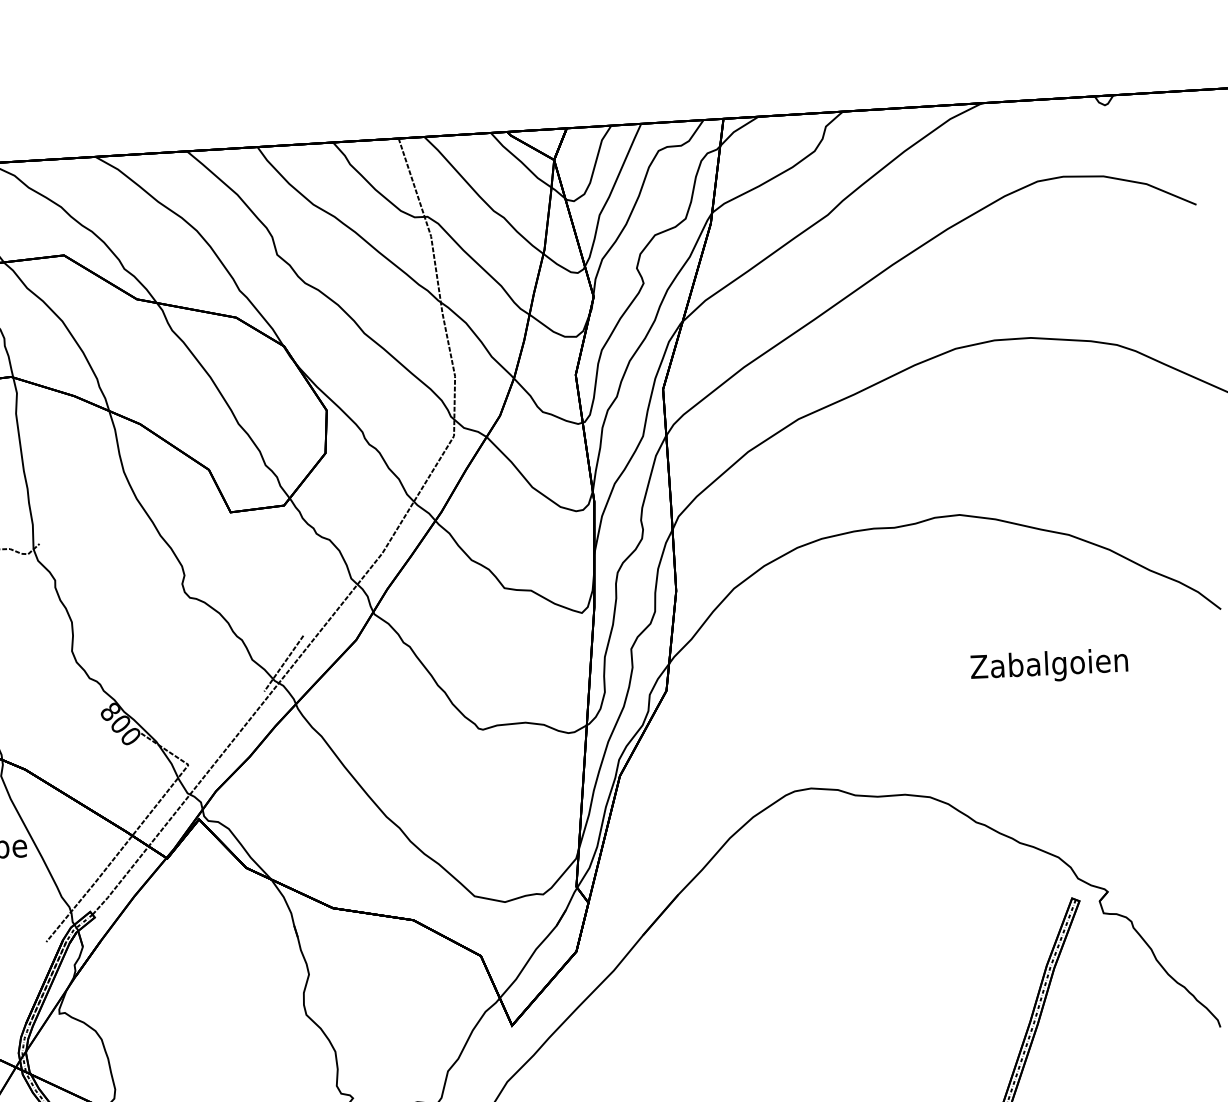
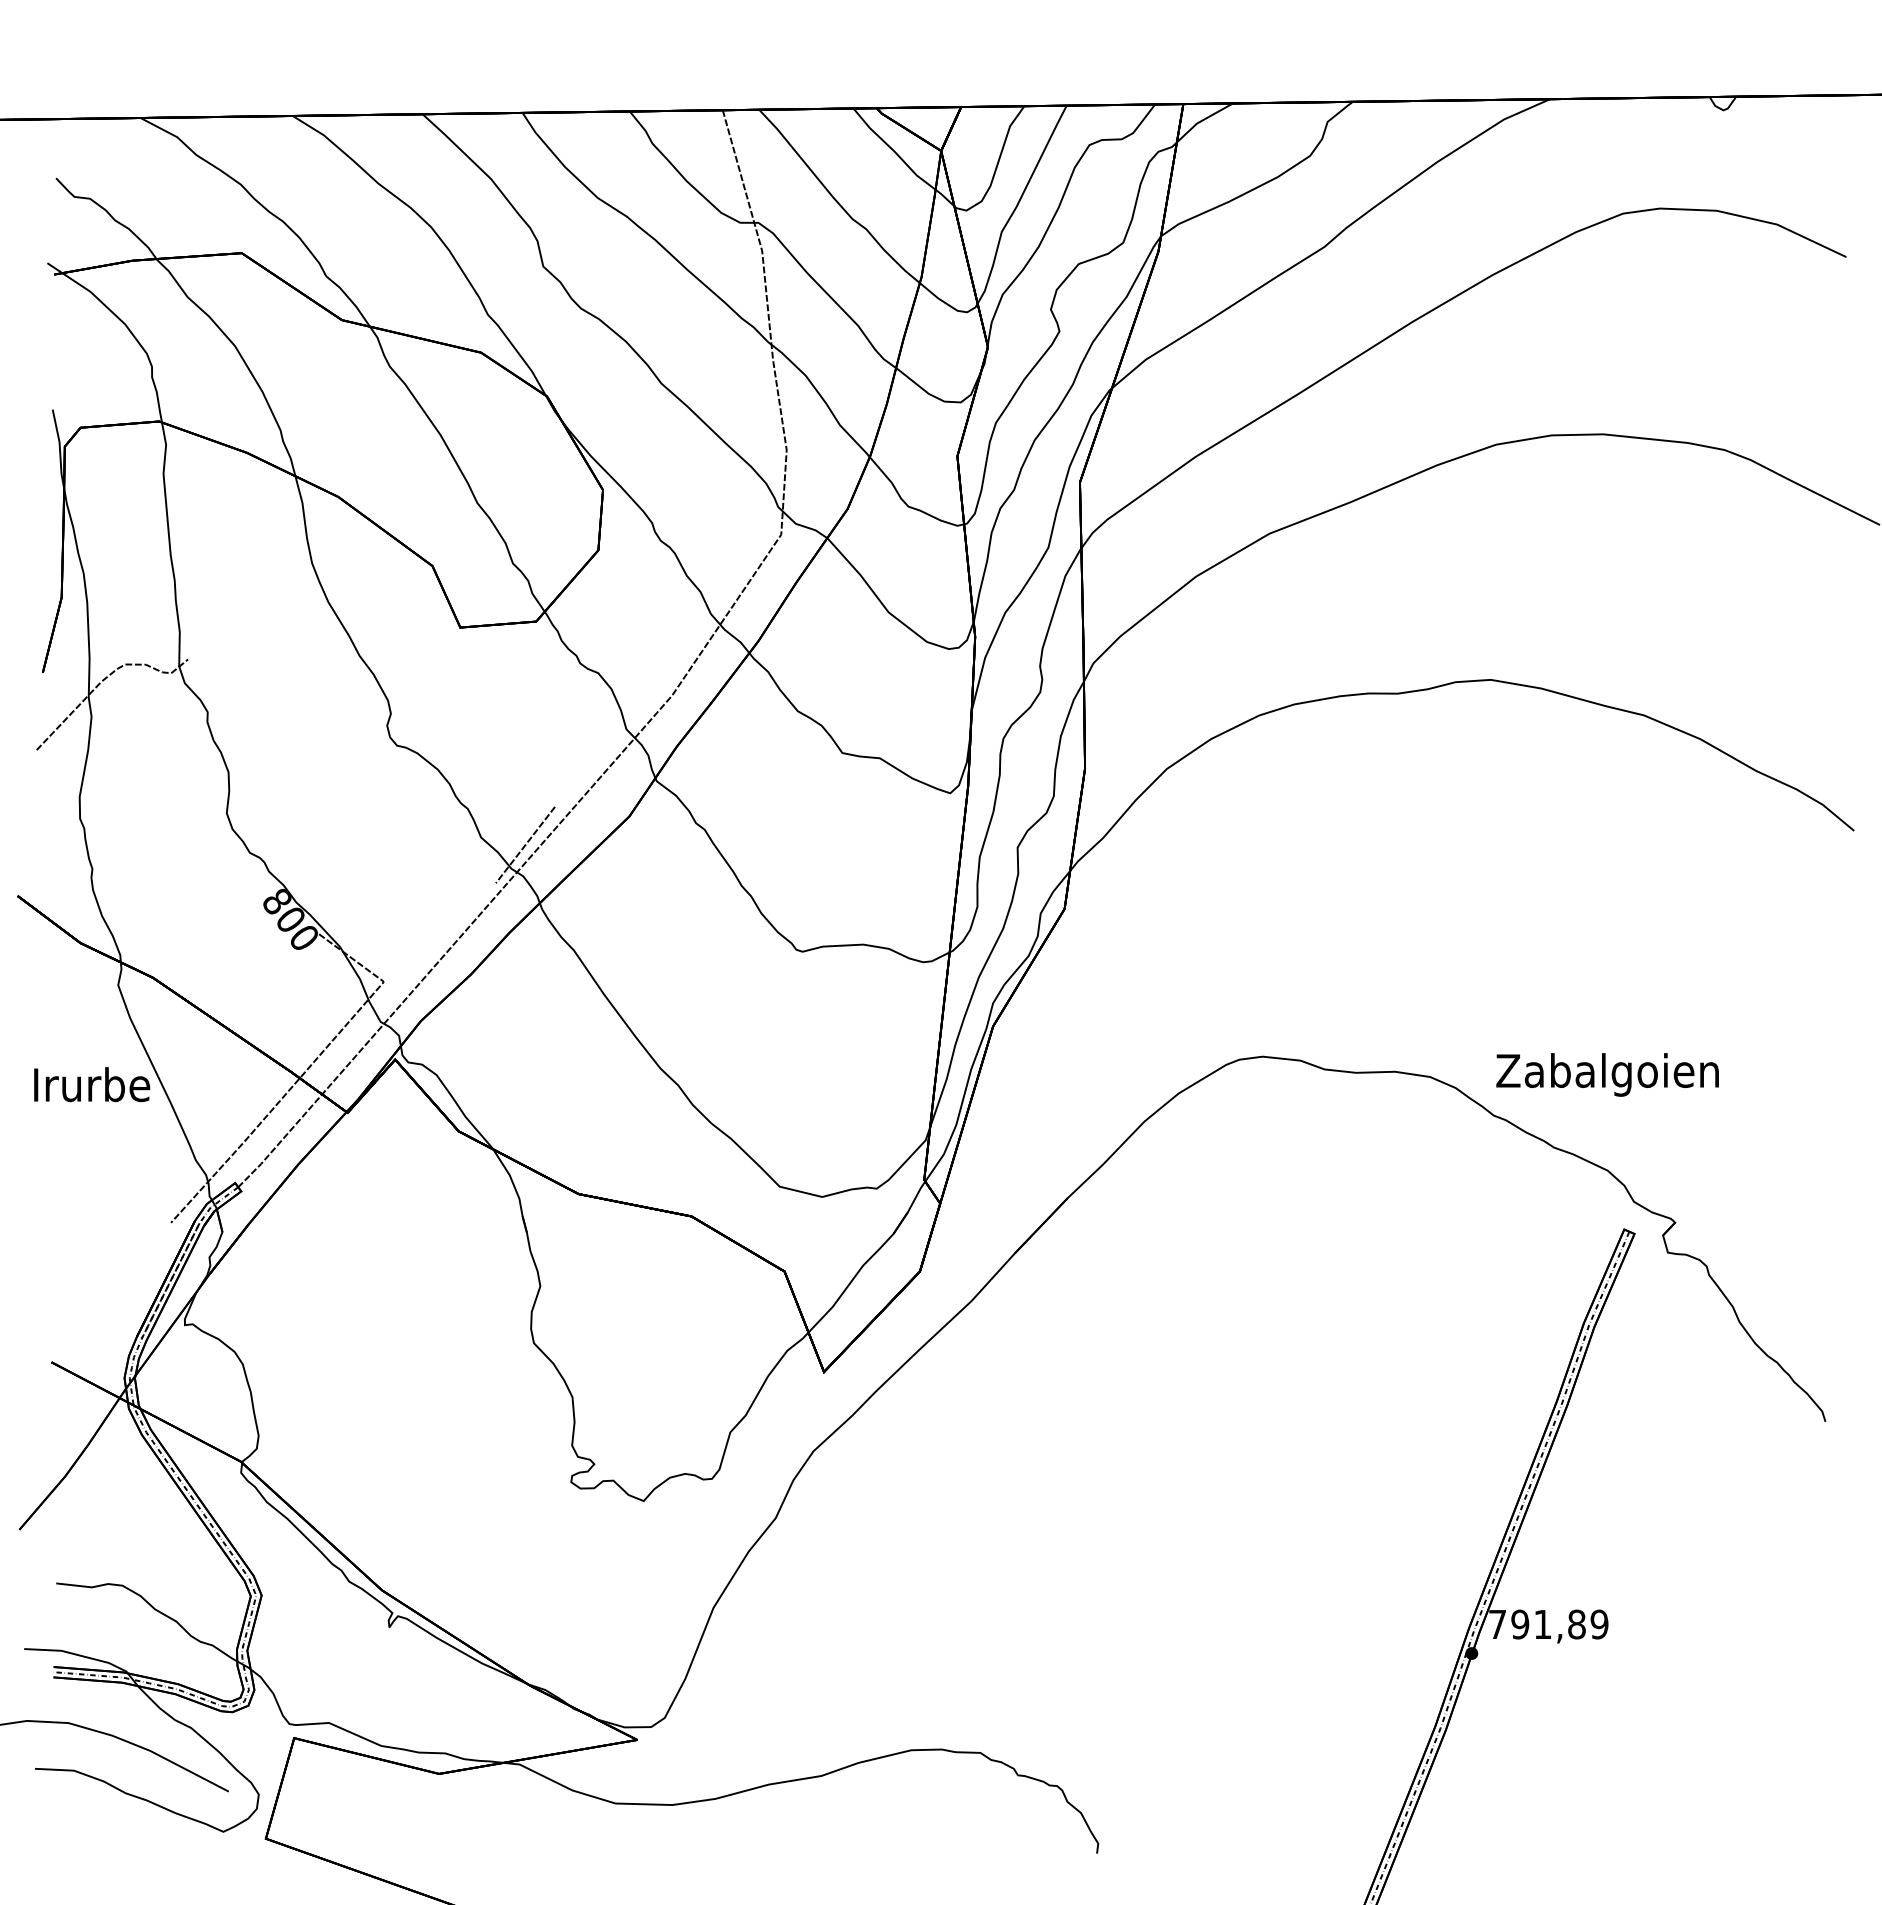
text: (1049, 666) -> (1607, 1074), moved

